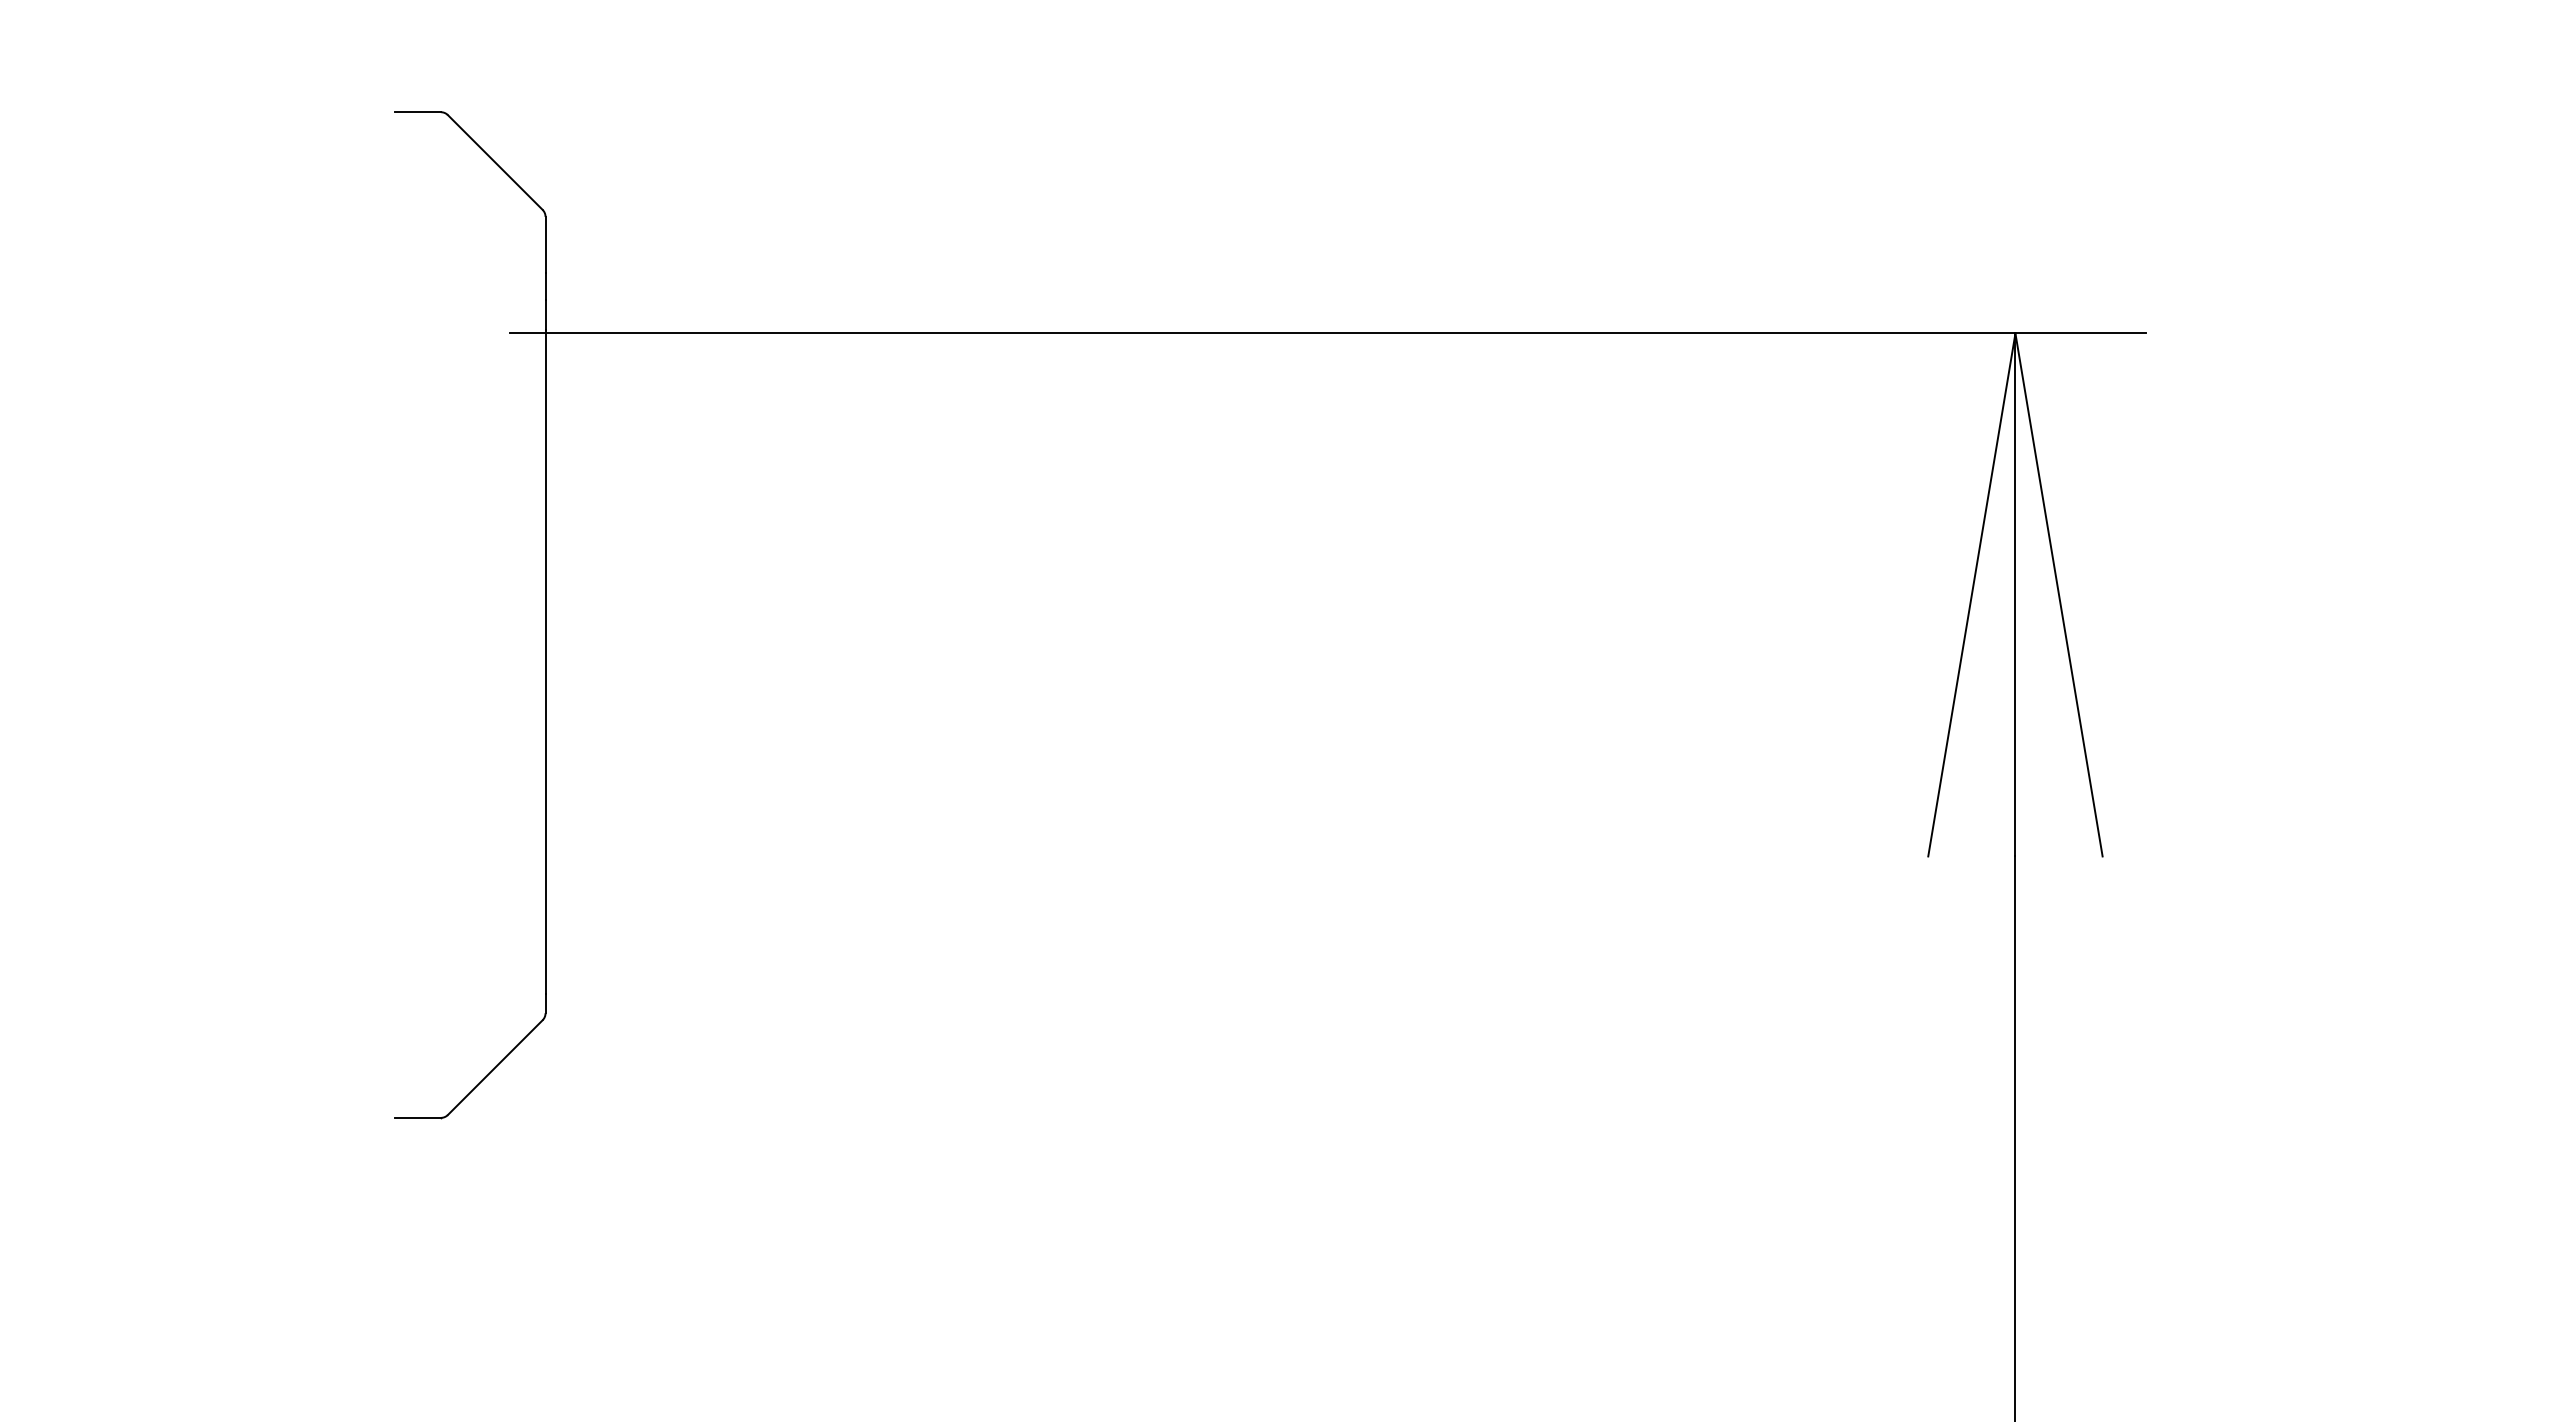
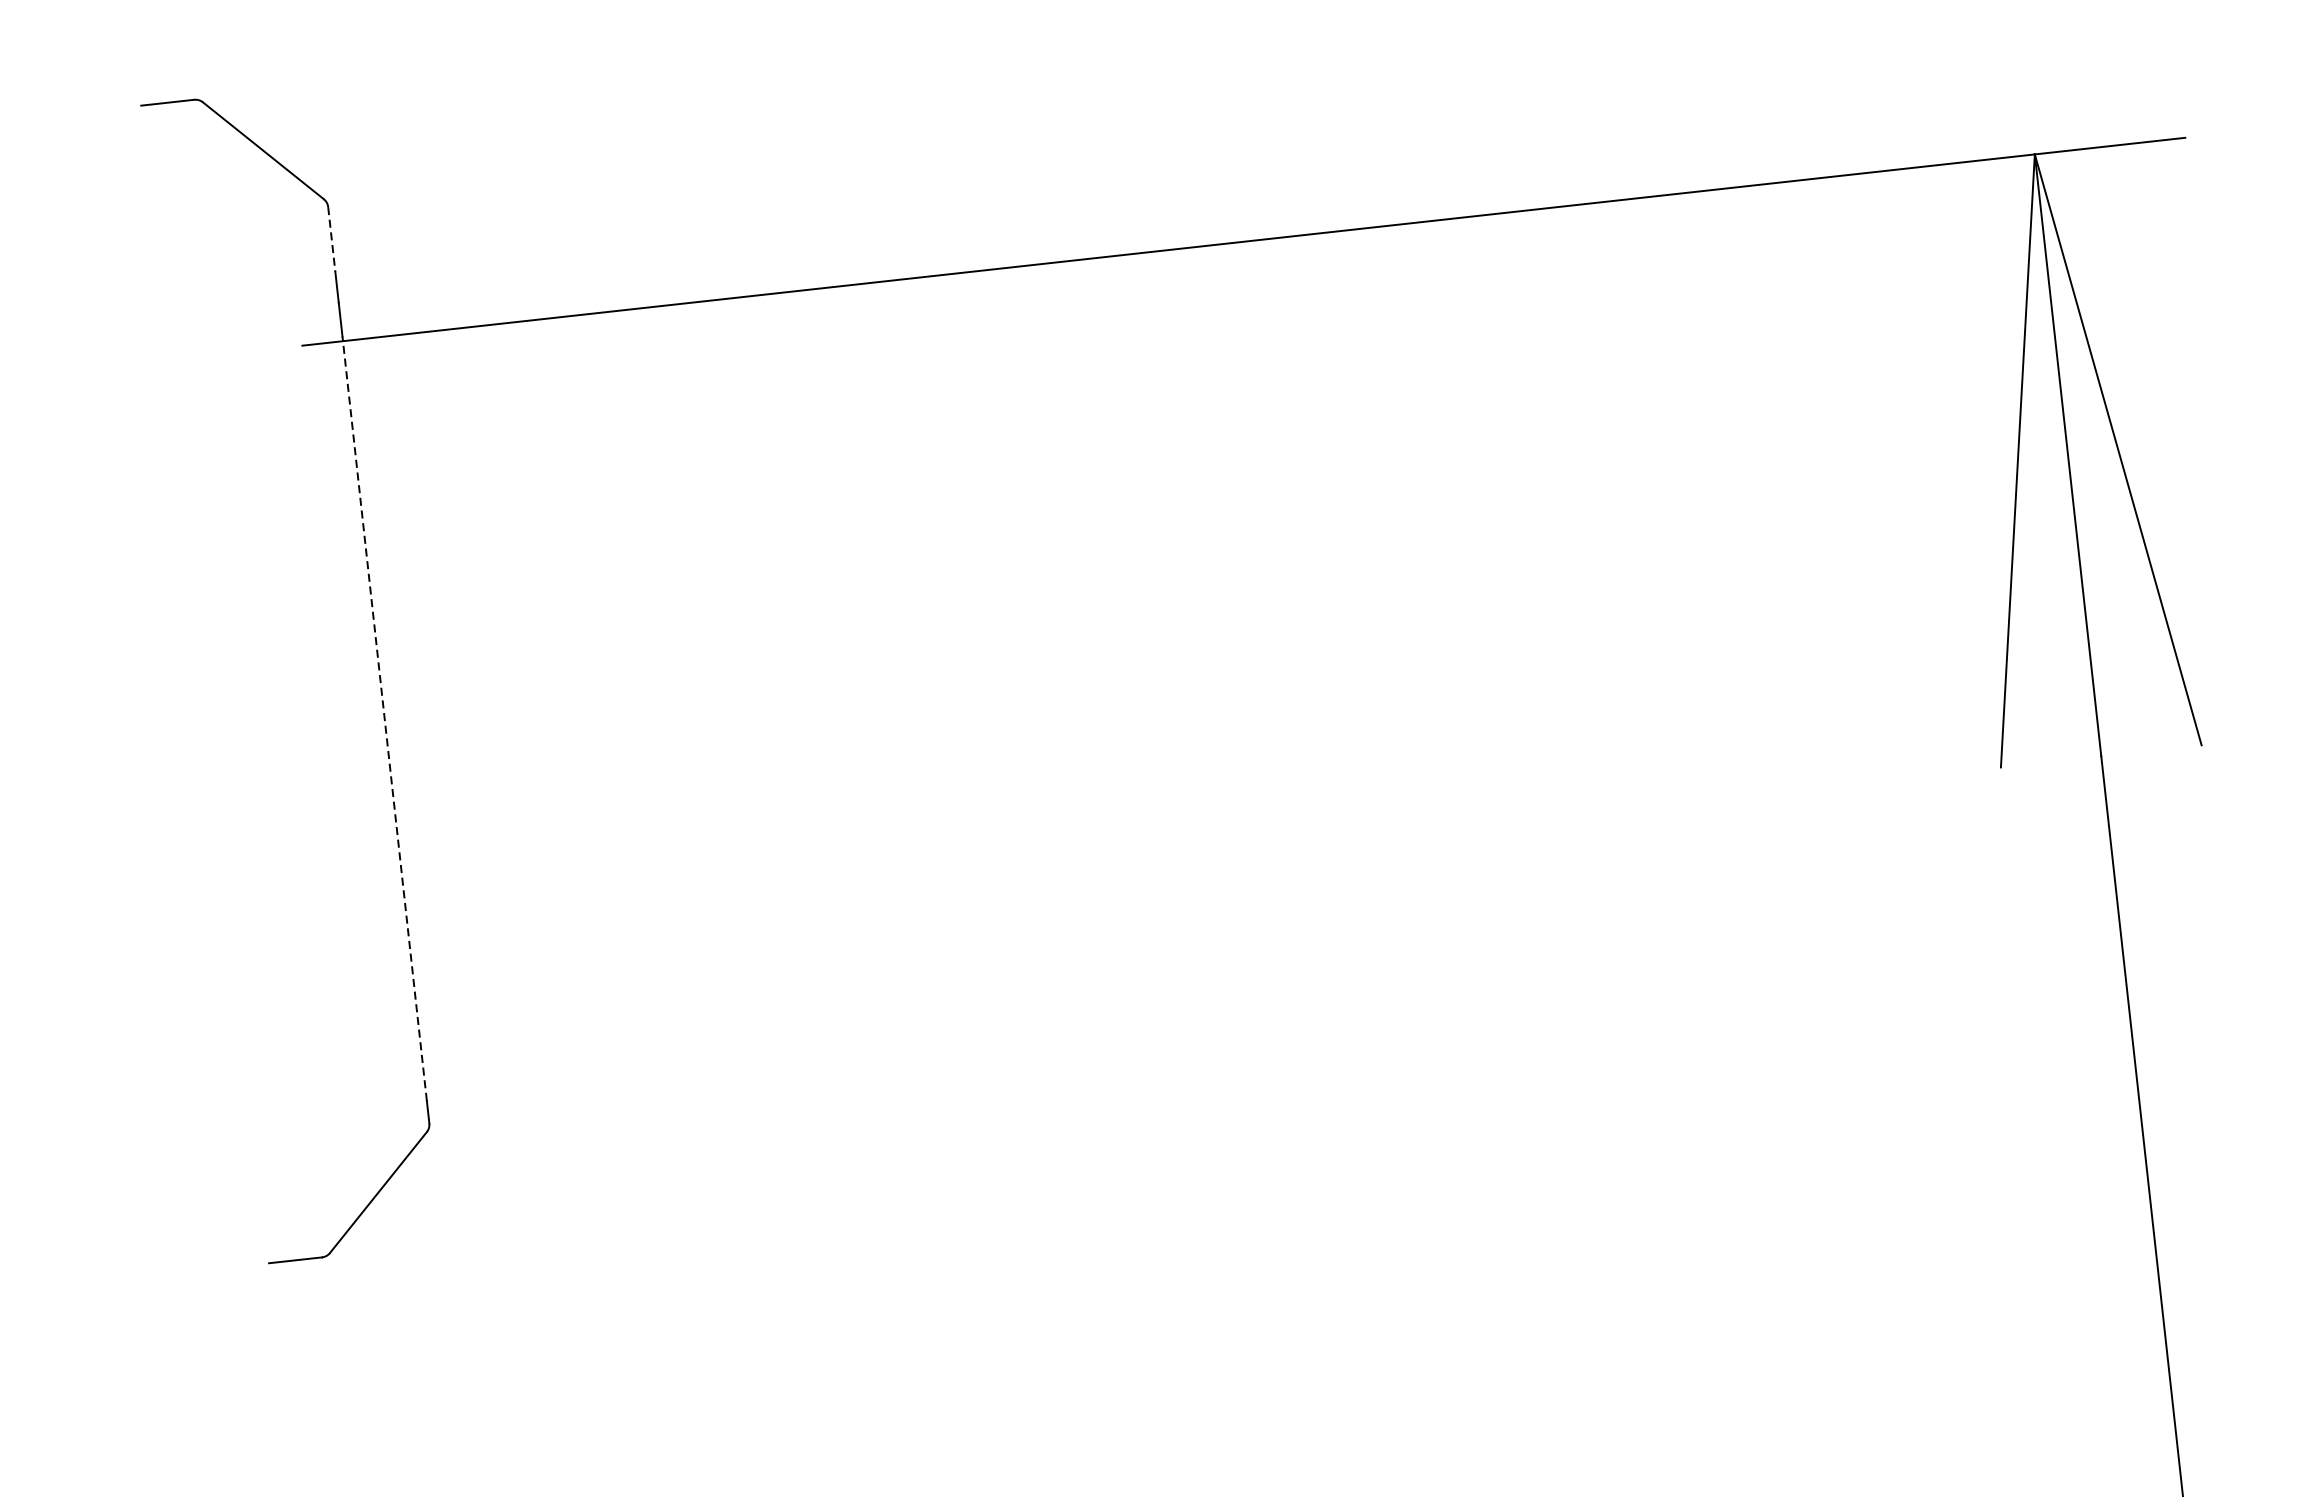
line: (545, 245) -> (331, 239), solid -> dashed
line: (545, 661) -> (384, 718), solid -> dashed

